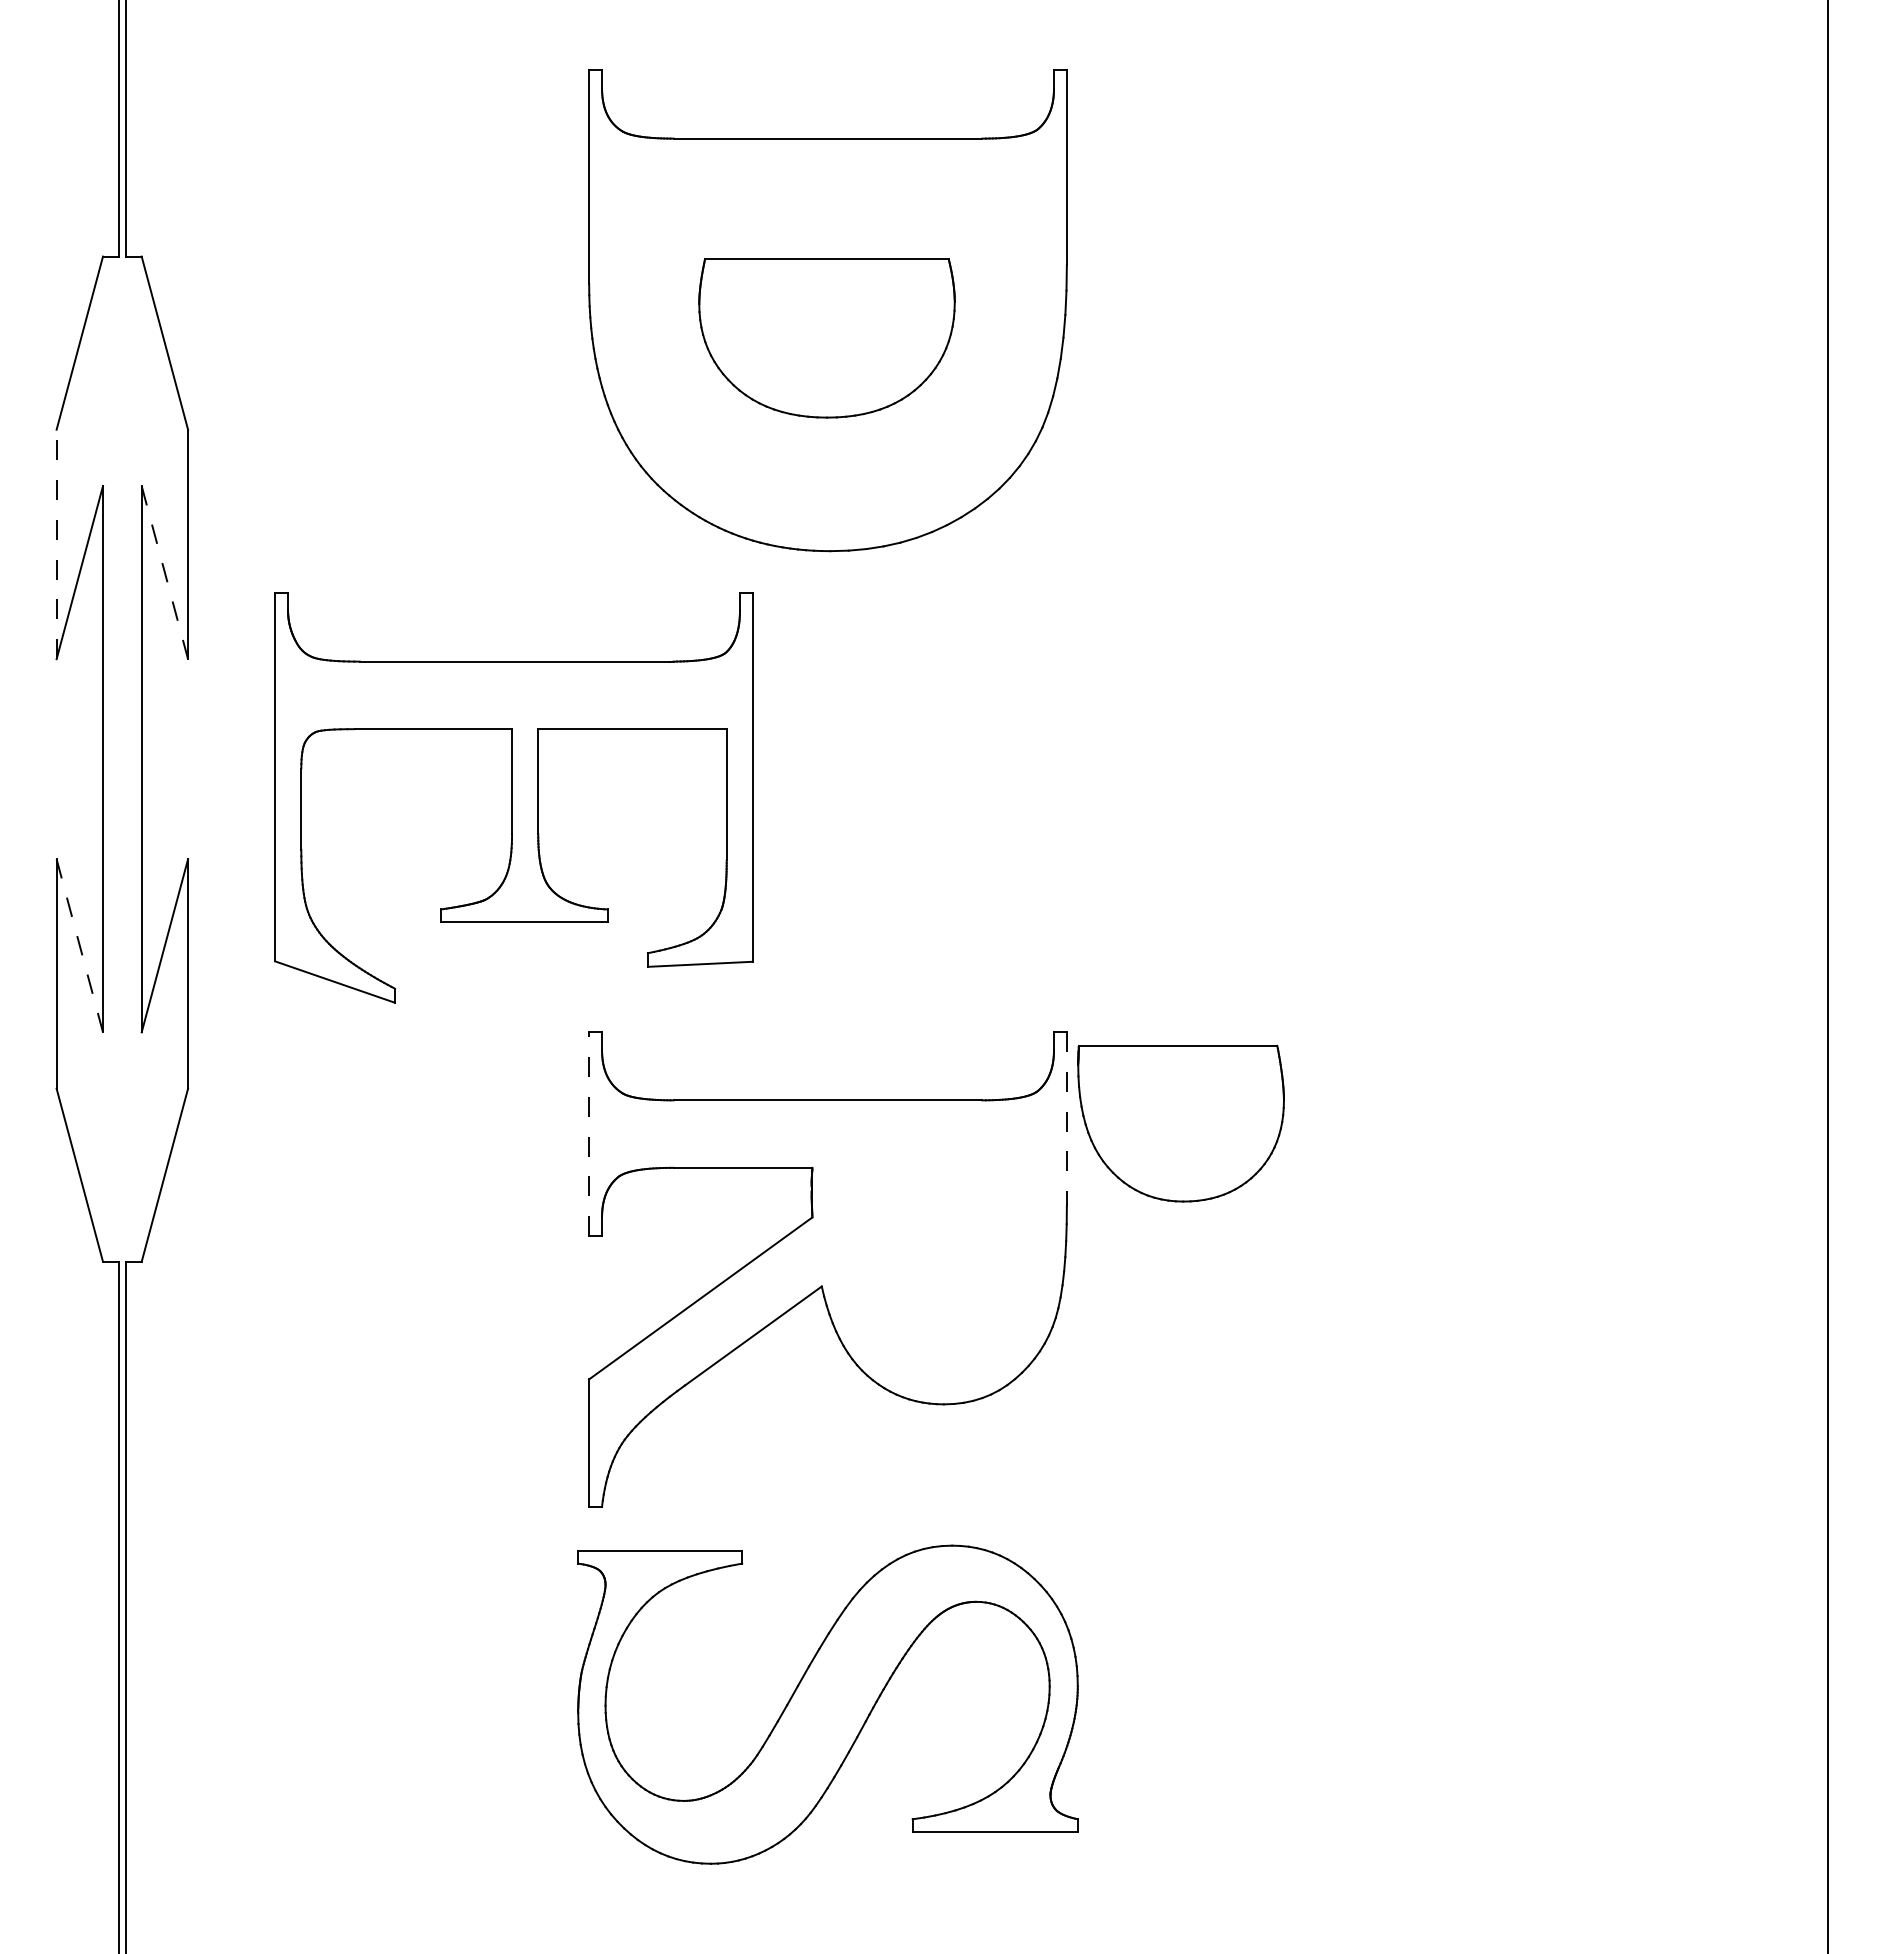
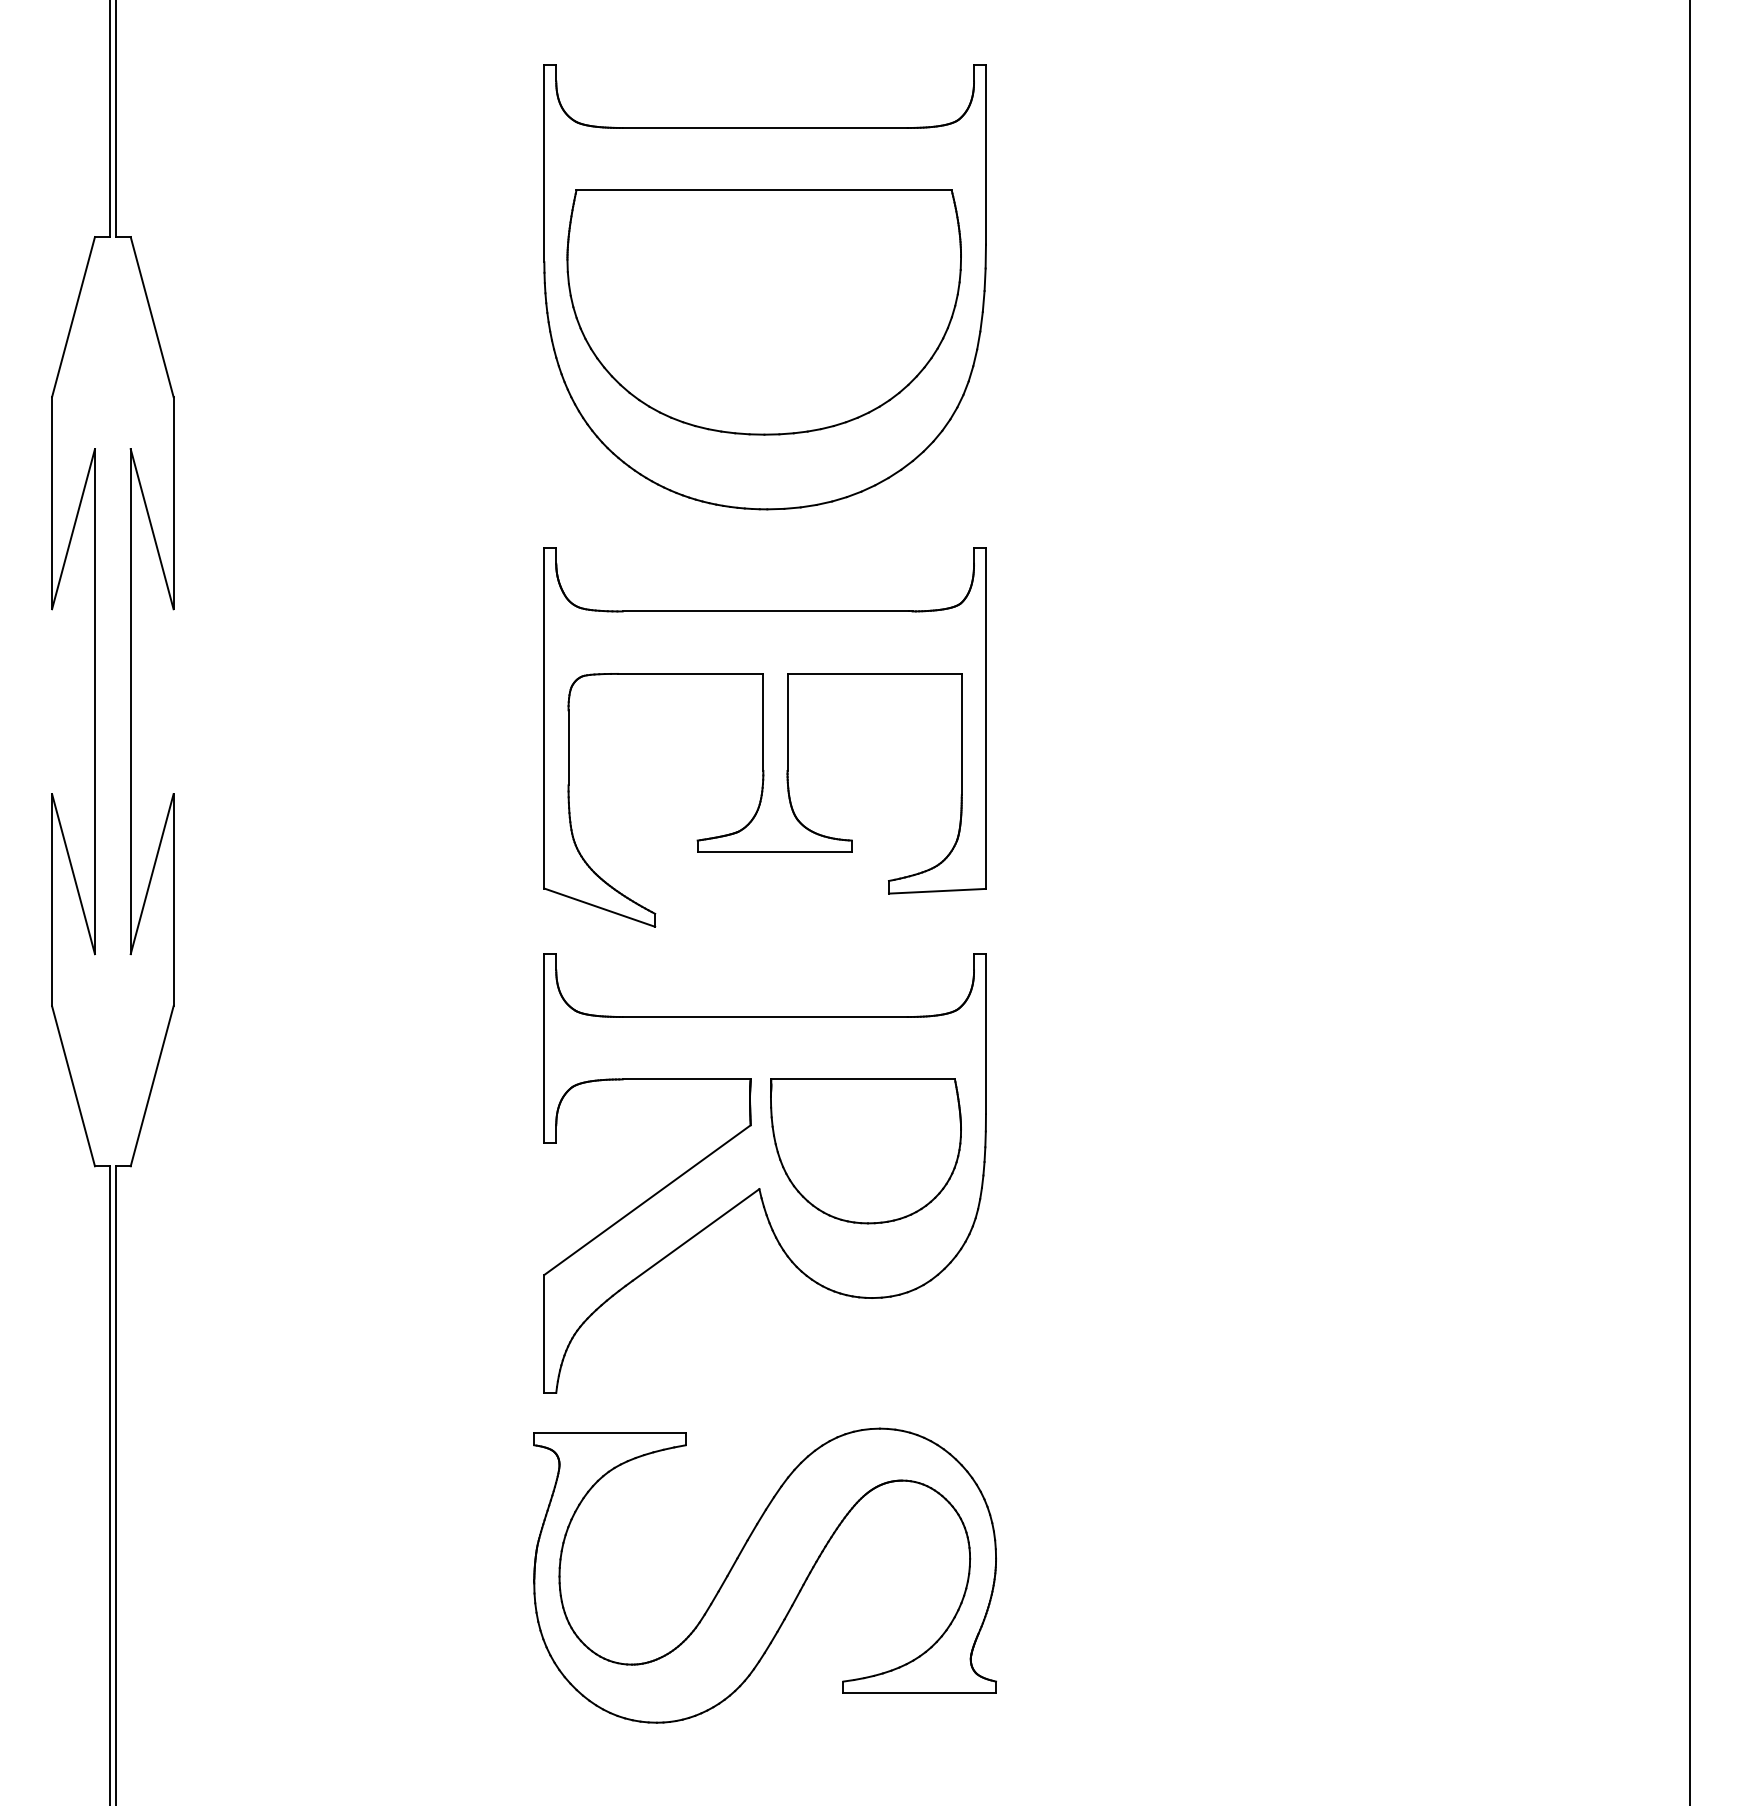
part: (826, 338) -> (763, 312), size x1.67
line: (56, 544) -> (51, 503), dashed -> solid
line: (164, 572) -> (151, 529), dashed -> solid
part: (513, 797) -> (764, 737), moved
line: (79, 945) -> (73, 873), dashed -> solid
line: (1066, 1118) -> (985, 1033), dashed -> solid
part: (1180, 1123) -> (865, 1151), moved
line: (589, 1133) -> (544, 1047), dashed -> solid

